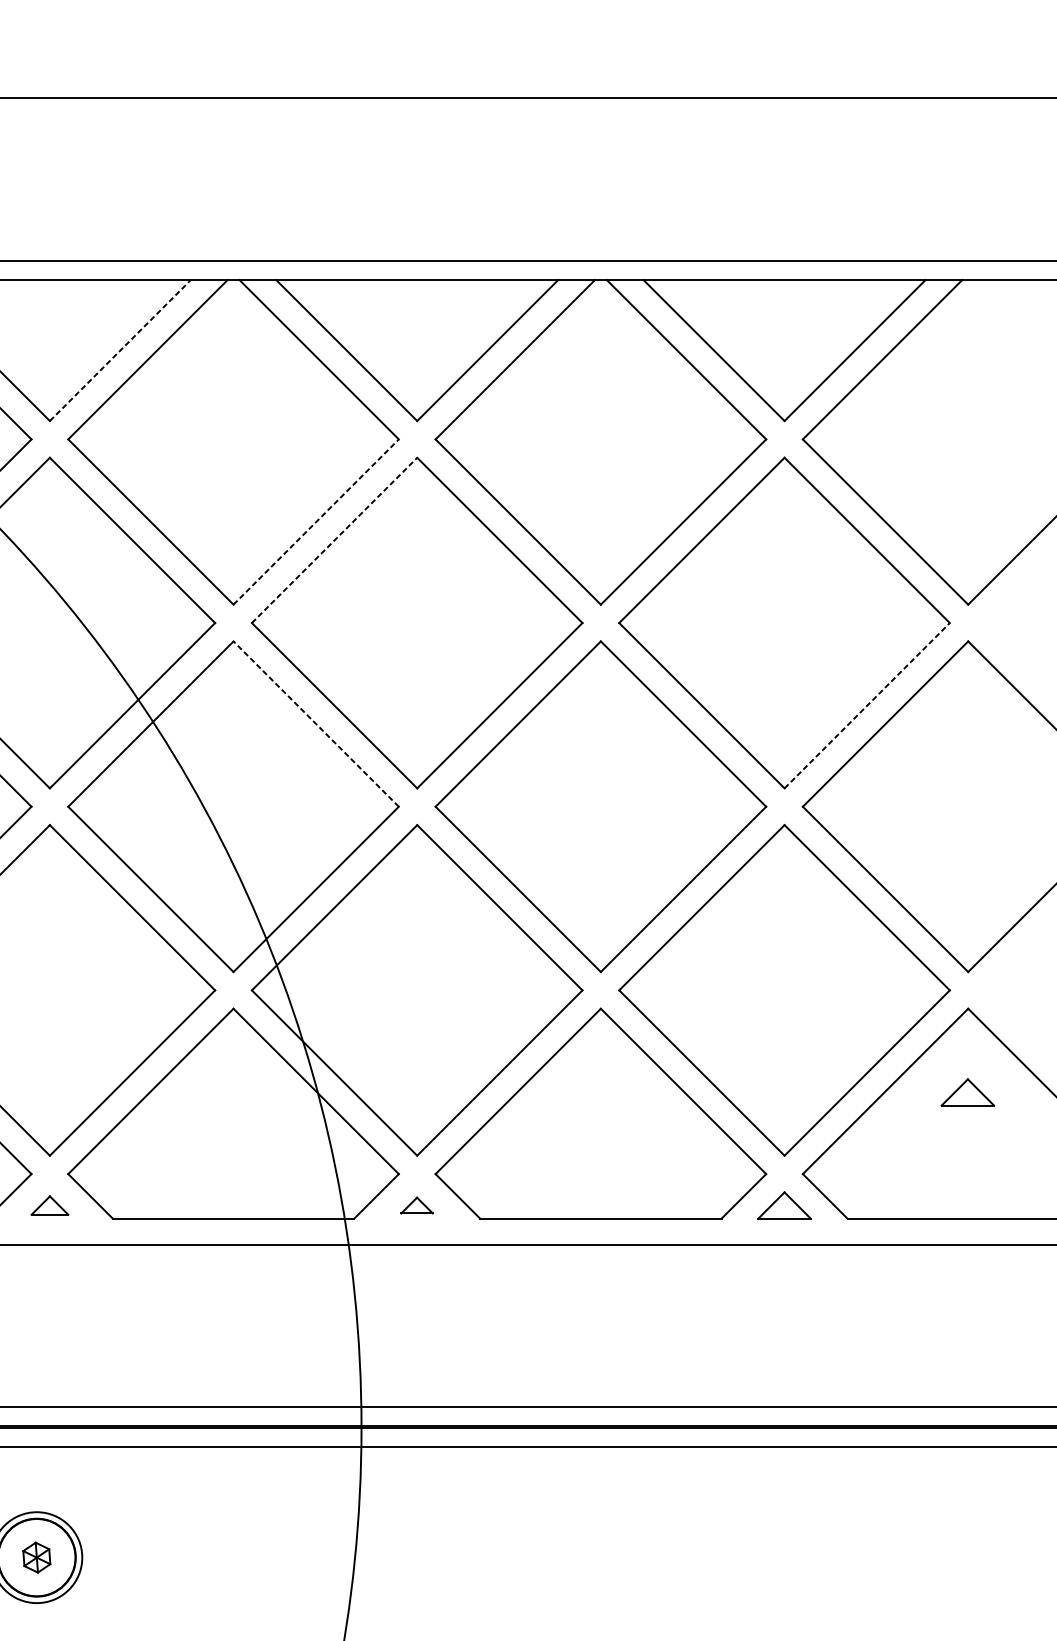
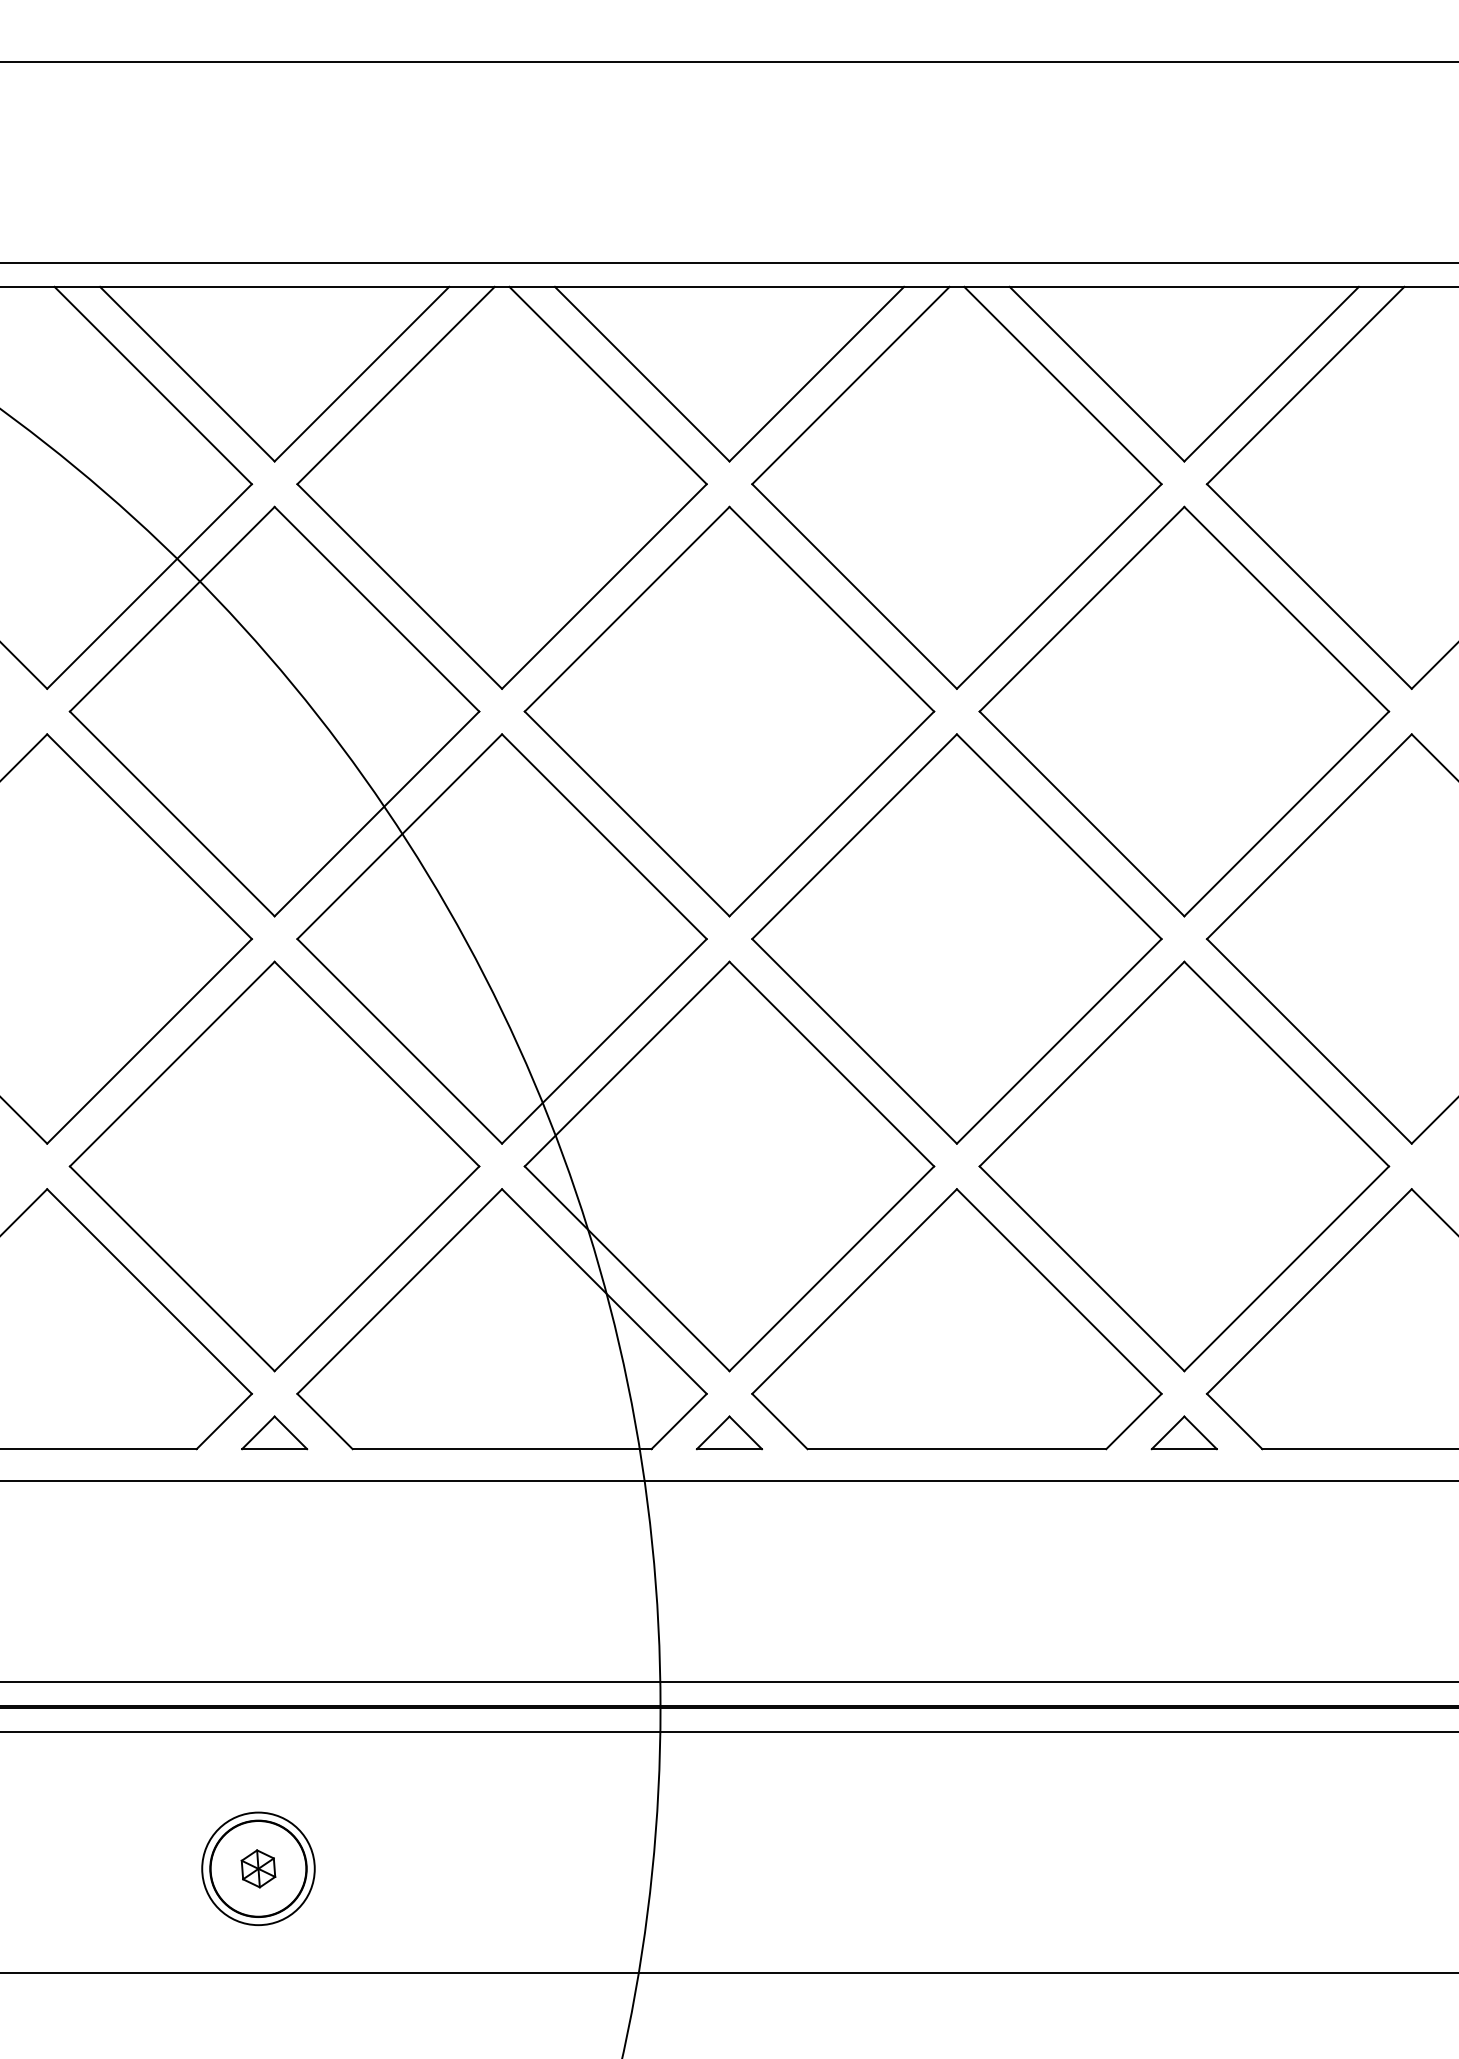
line: (120, 350) -> (362, 373), dashed -> solid
line: (316, 522) -> (604, 586), dashed -> solid
line: (334, 540) -> (627, 609), dashed -> solid
line: (867, 705) -> (1286, 813), dashed -> solid
line: (316, 723) -> (604, 836), dashed -> solid
part: (967, 1092) -> (1410, 1292), removed
part: (49, 1205) -> (274, 1432), size x1.43
part: (416, 1205) -> (728, 1432), size x1.67

